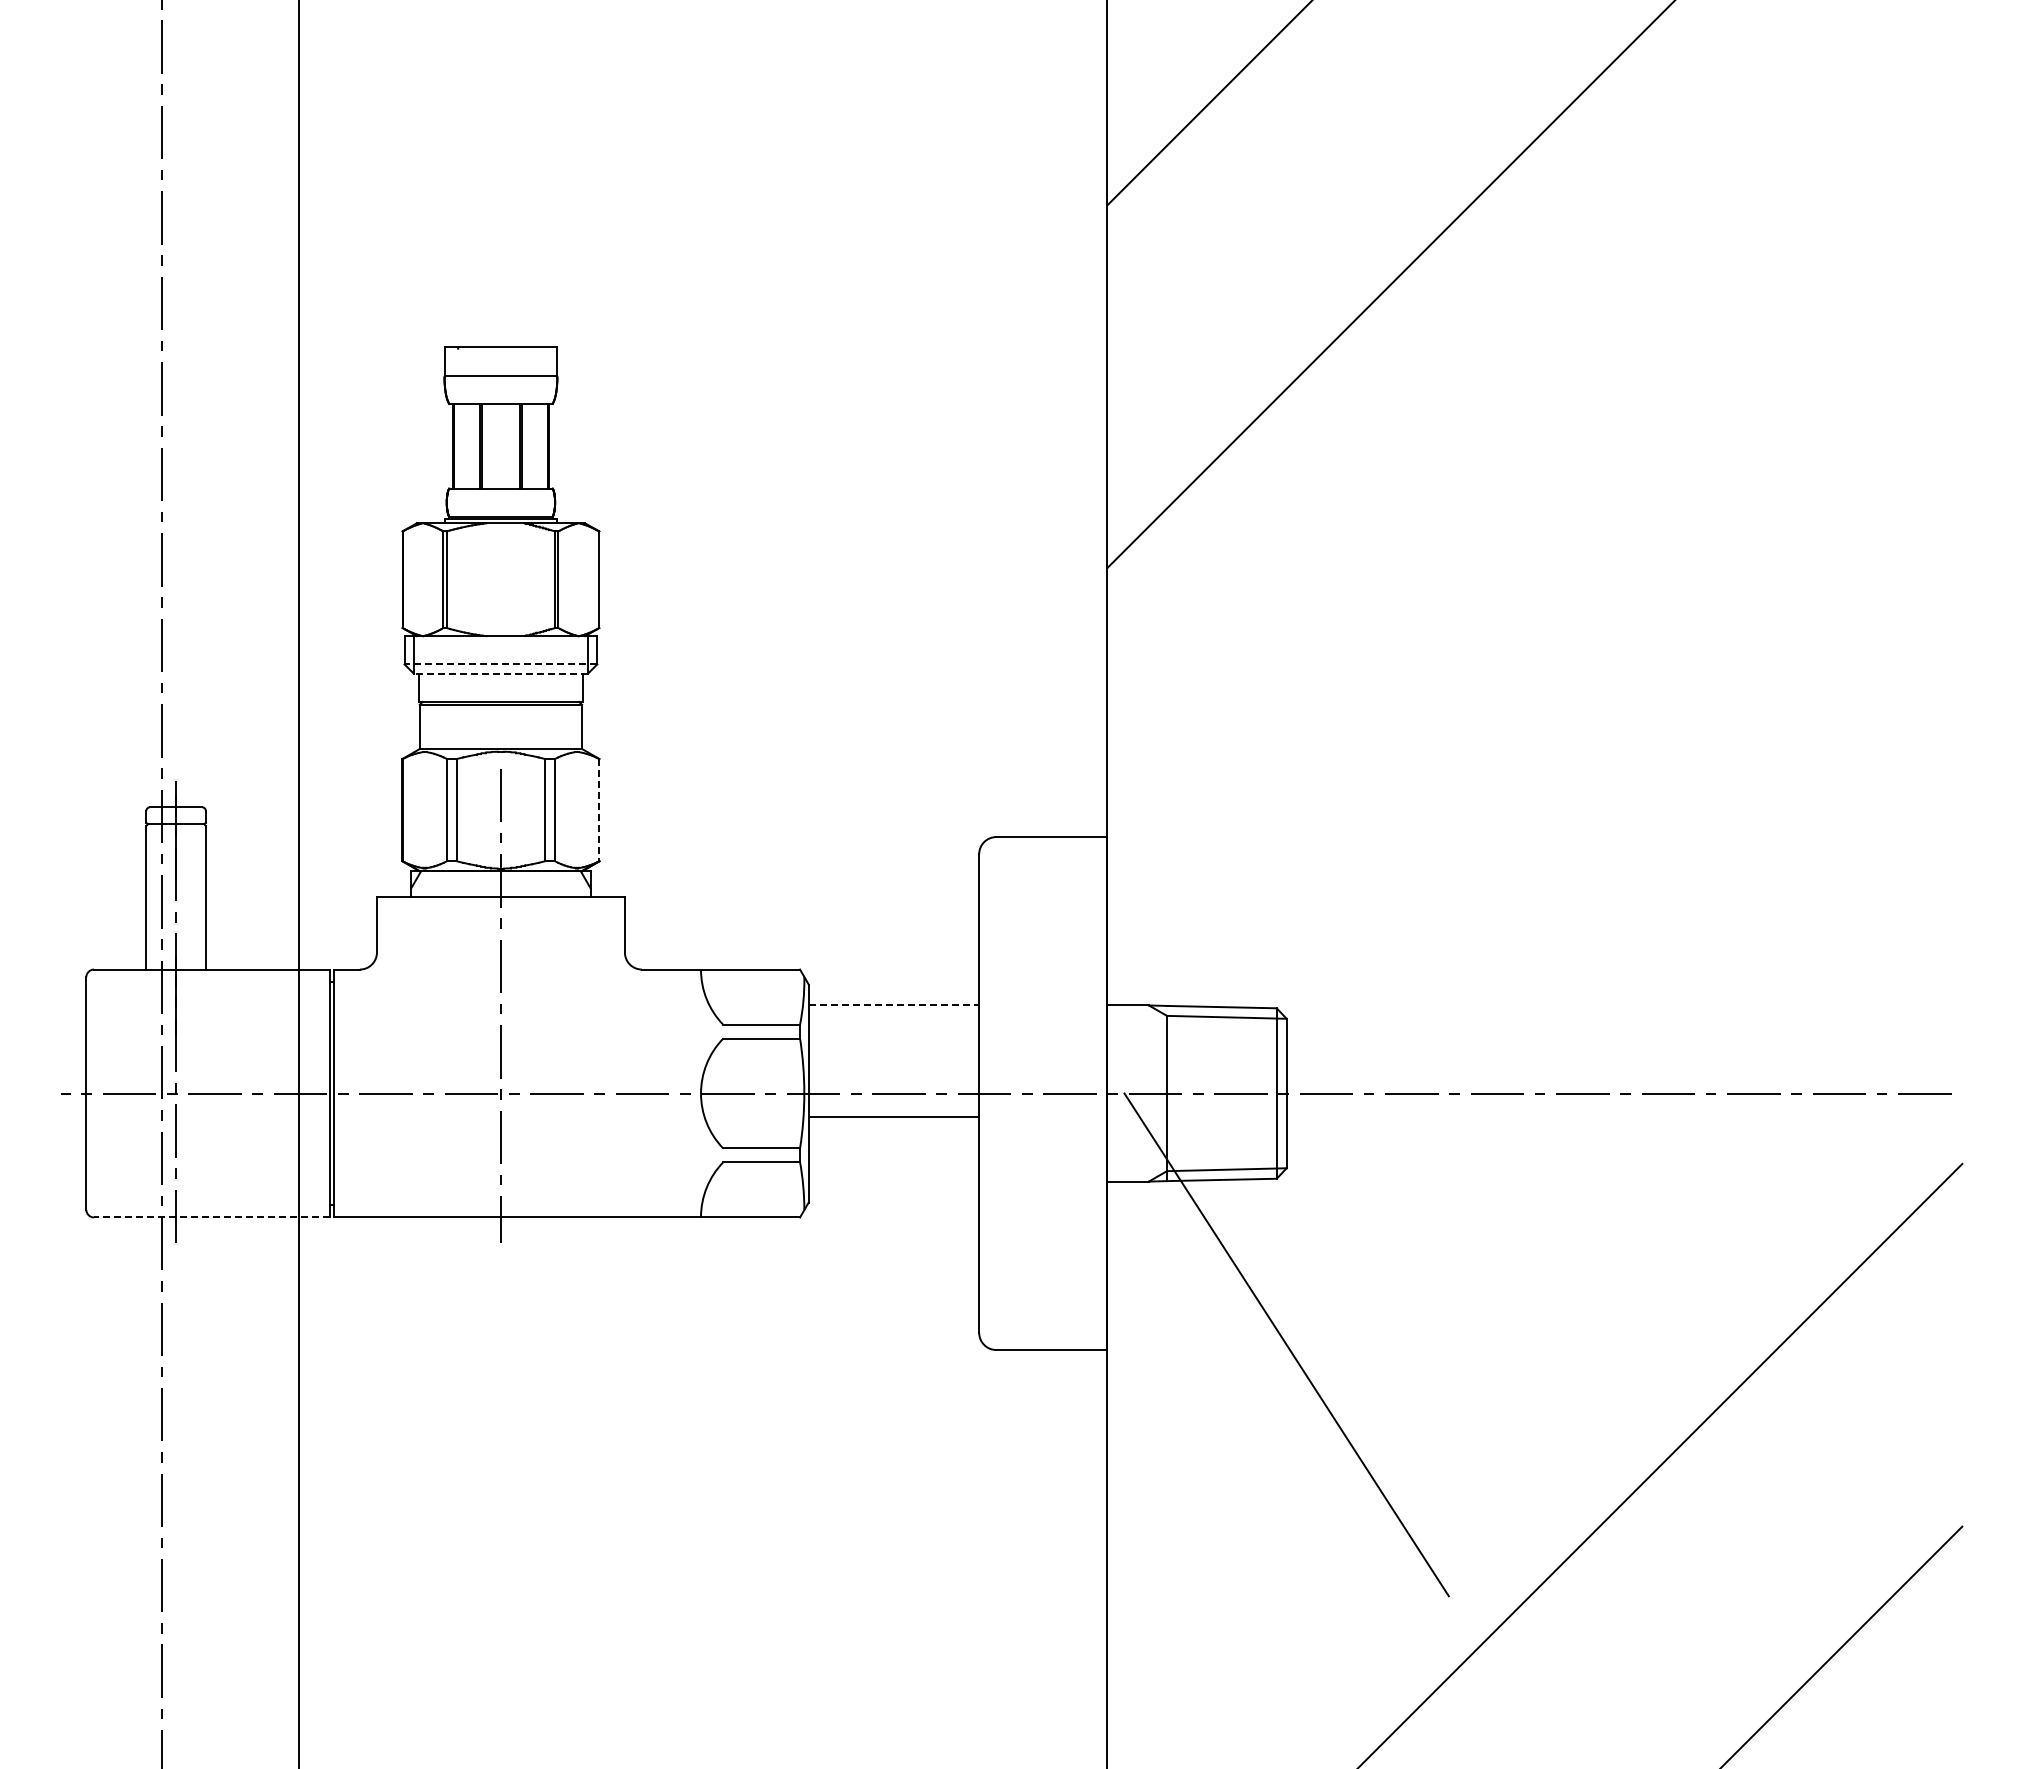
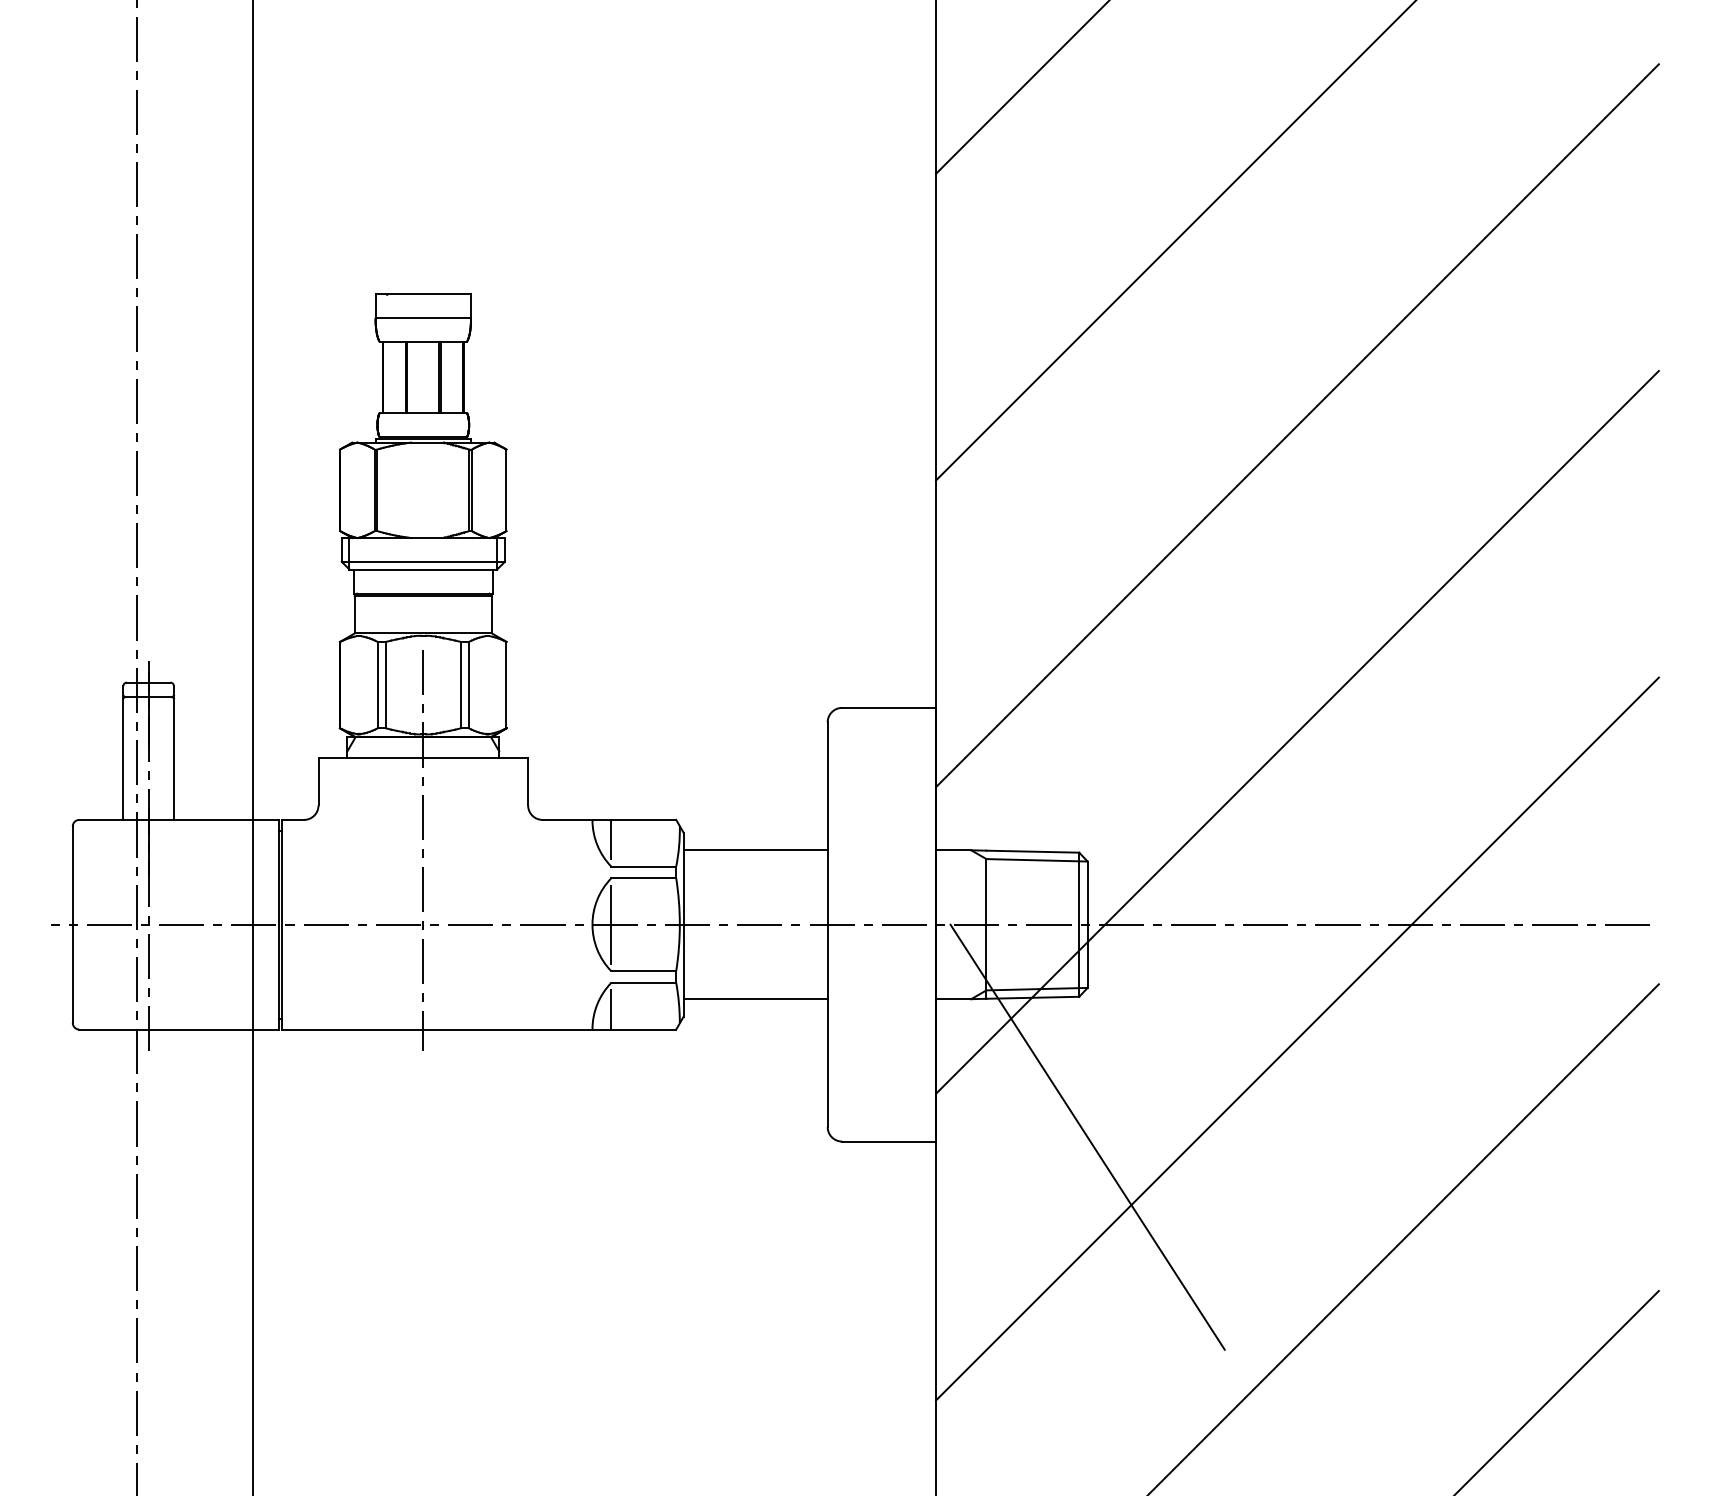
line: (1534, 502) -> (1297, 425), added
line: (500, 664) -> (422, 561), dashed -> solid
line: (500, 673) -> (422, 569), dashed -> solid
line: (599, 810) -> (506, 685), dashed -> solid
line: (1534, 865) -> (1297, 731), added
line: (723, 992) -> (611, 839), added
line: (894, 1005) -> (756, 850), dashed -> solid
line: (723, 1093) -> (611, 924), added
line: (893, 1116) -> (755, 999), moved
line: (723, 1193) -> (611, 1009), added
line: (212, 1217) -> (179, 1029), dashed -> solid
line: (1534, 1228) -> (1297, 1038), added

